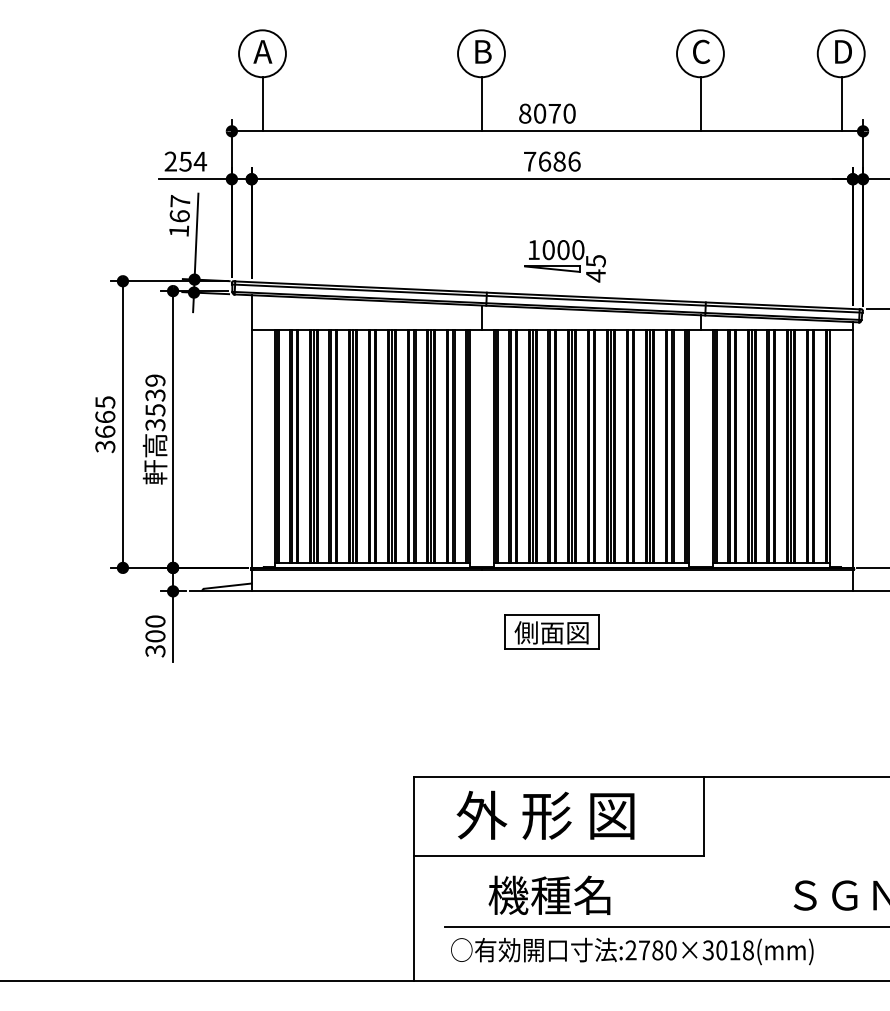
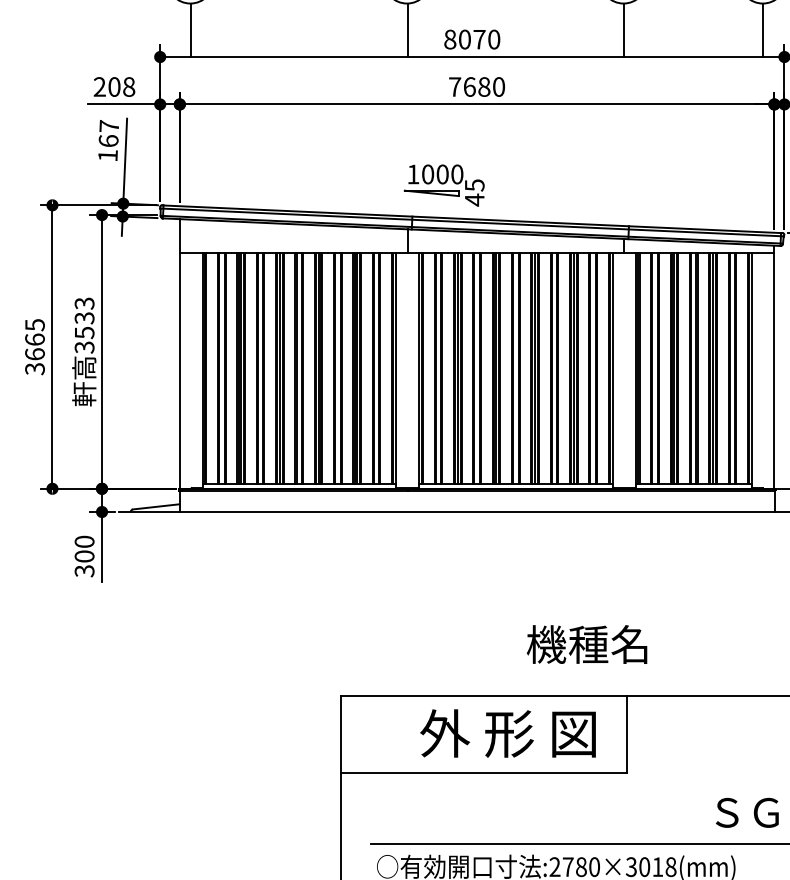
text: (193, 161) -> (122, 86), 254 -> 208
text: (574, 161) -> (499, 86), 7686 -> 7680
part: (564, 261) -> (443, 185), moved
text: (155, 380) -> (84, 303), 3539 -> 3533
part: (551, 631) -> (476, 551), removed
text: (545, 814) -> (507, 732), moved
text: (549, 894) -> (587, 643), moved

